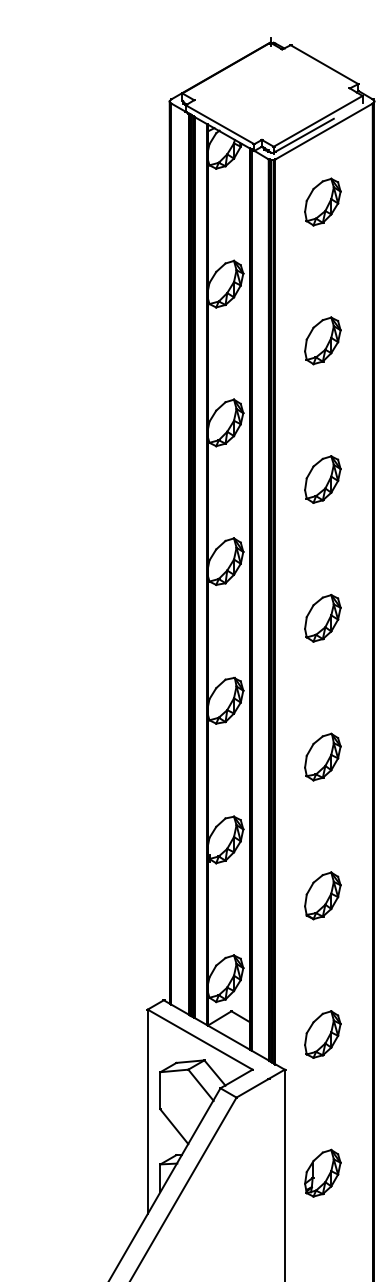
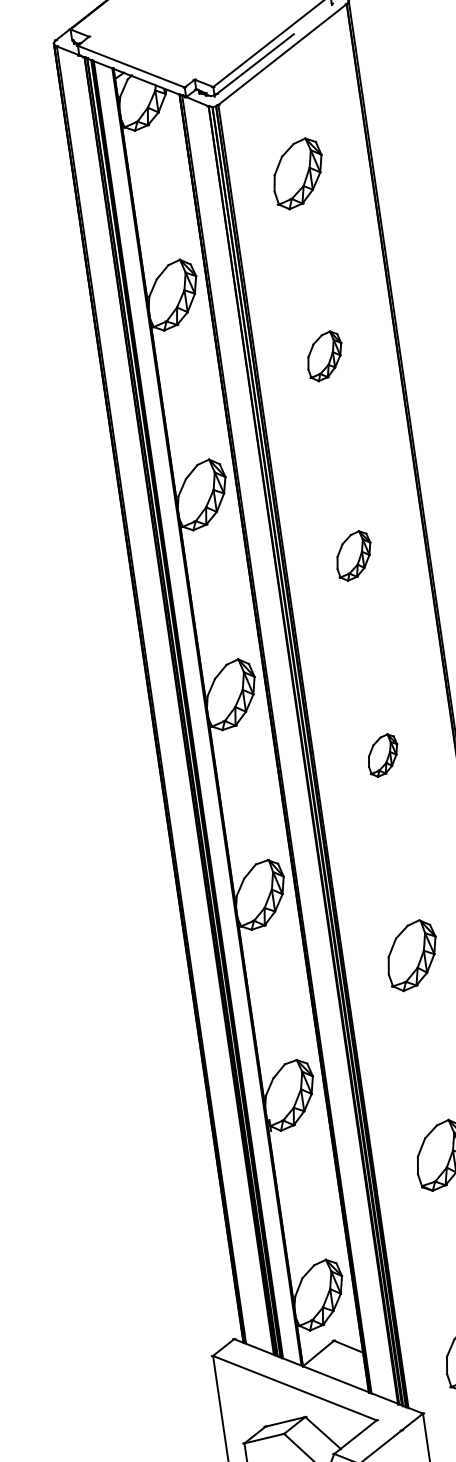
part: (322, 201) -> (297, 172), moved
part: (322, 340) -> (324, 355), size x0.7
part: (322, 479) -> (353, 555), size x0.7
part: (322, 617) -> (382, 754), size x0.6

